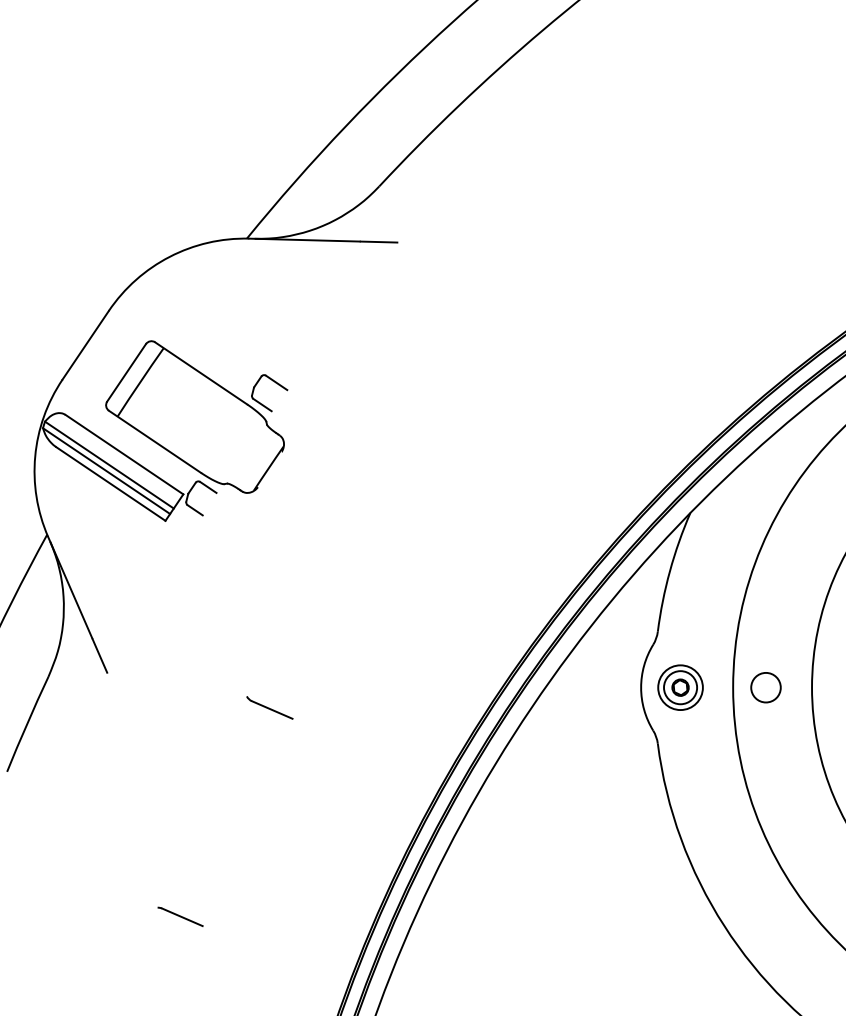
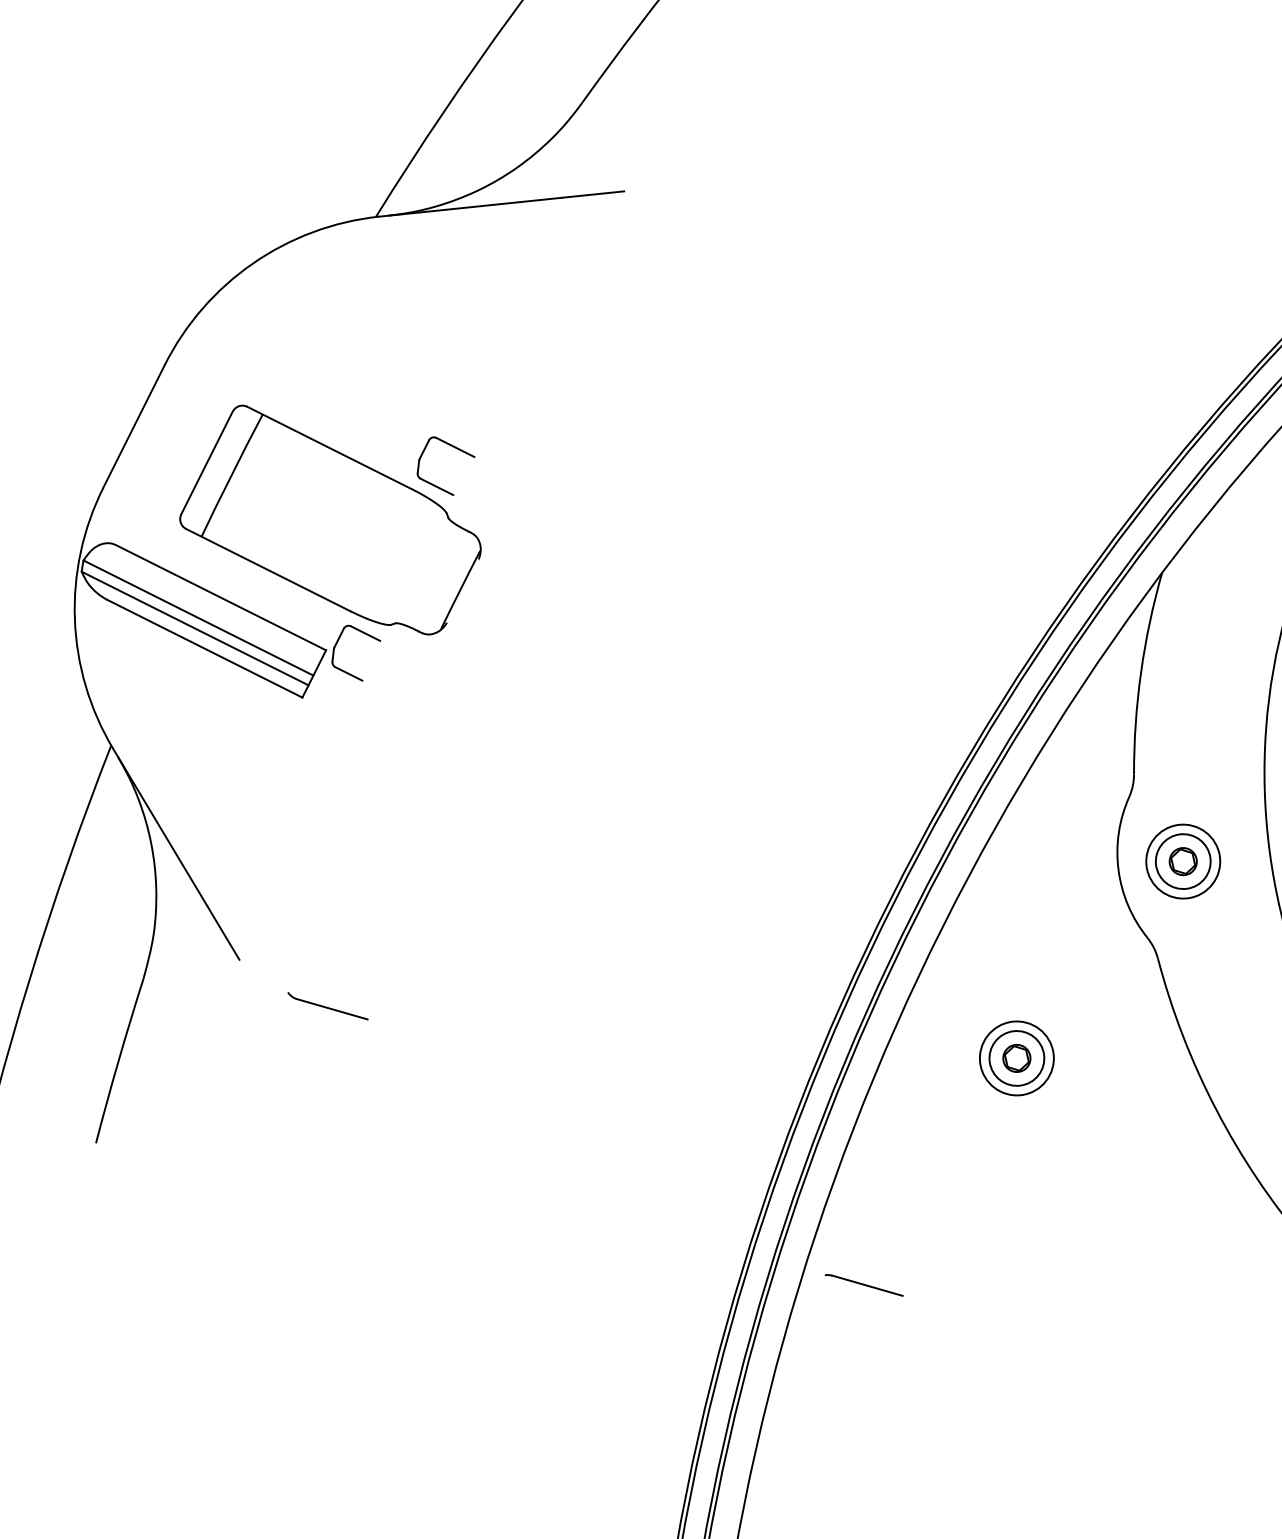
part: (269, 707) -> (327, 1005), moved
part: (565, 792) -> (1016, 1058), added
line: (180, 916) -> (864, 1284), moved

